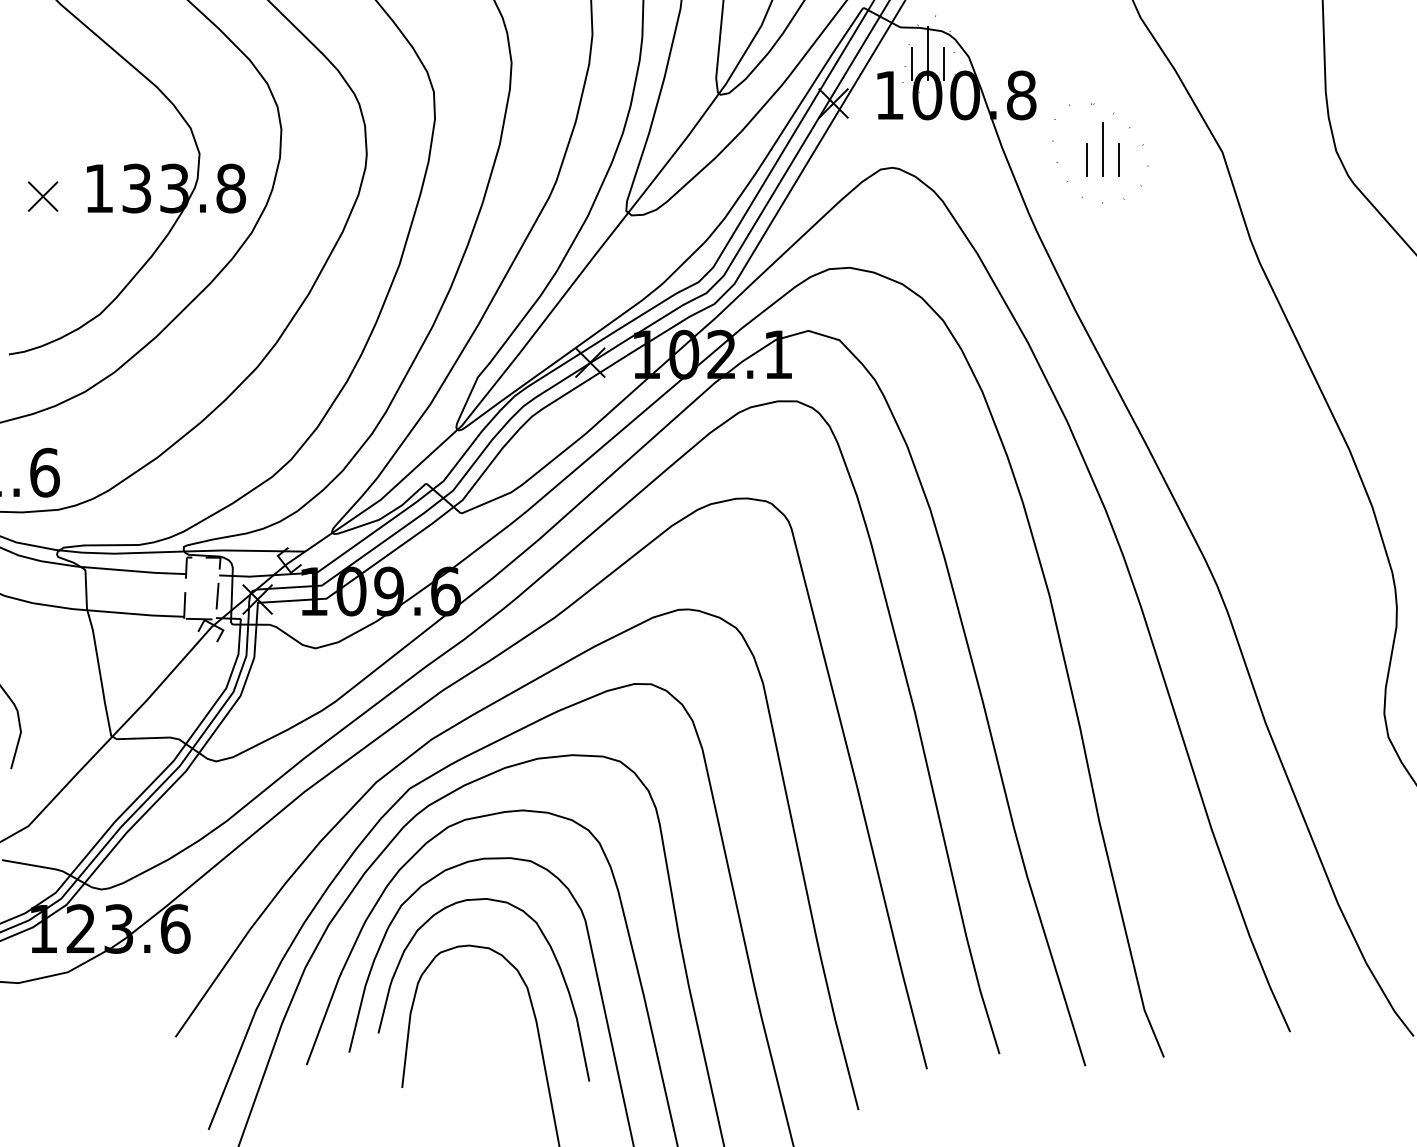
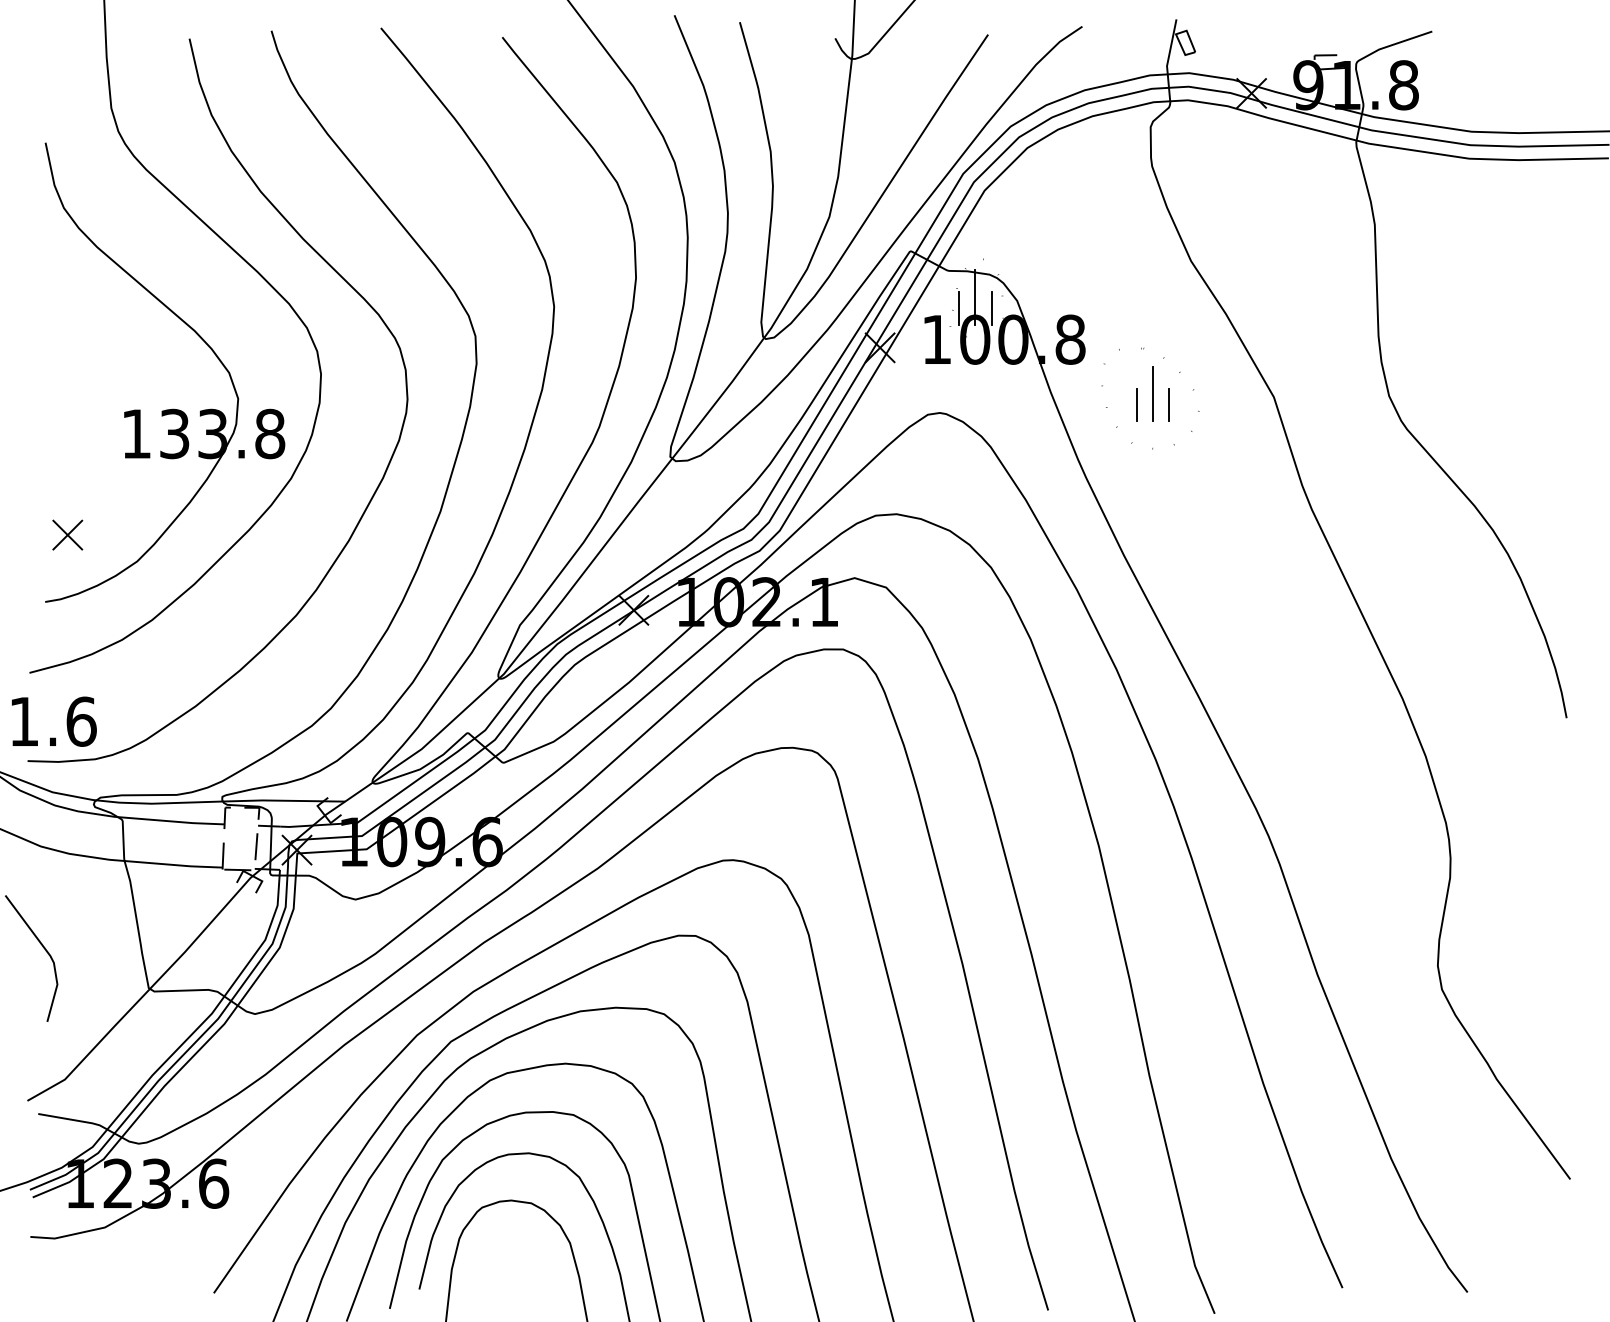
part: (42, 195) -> (67, 534), moved

